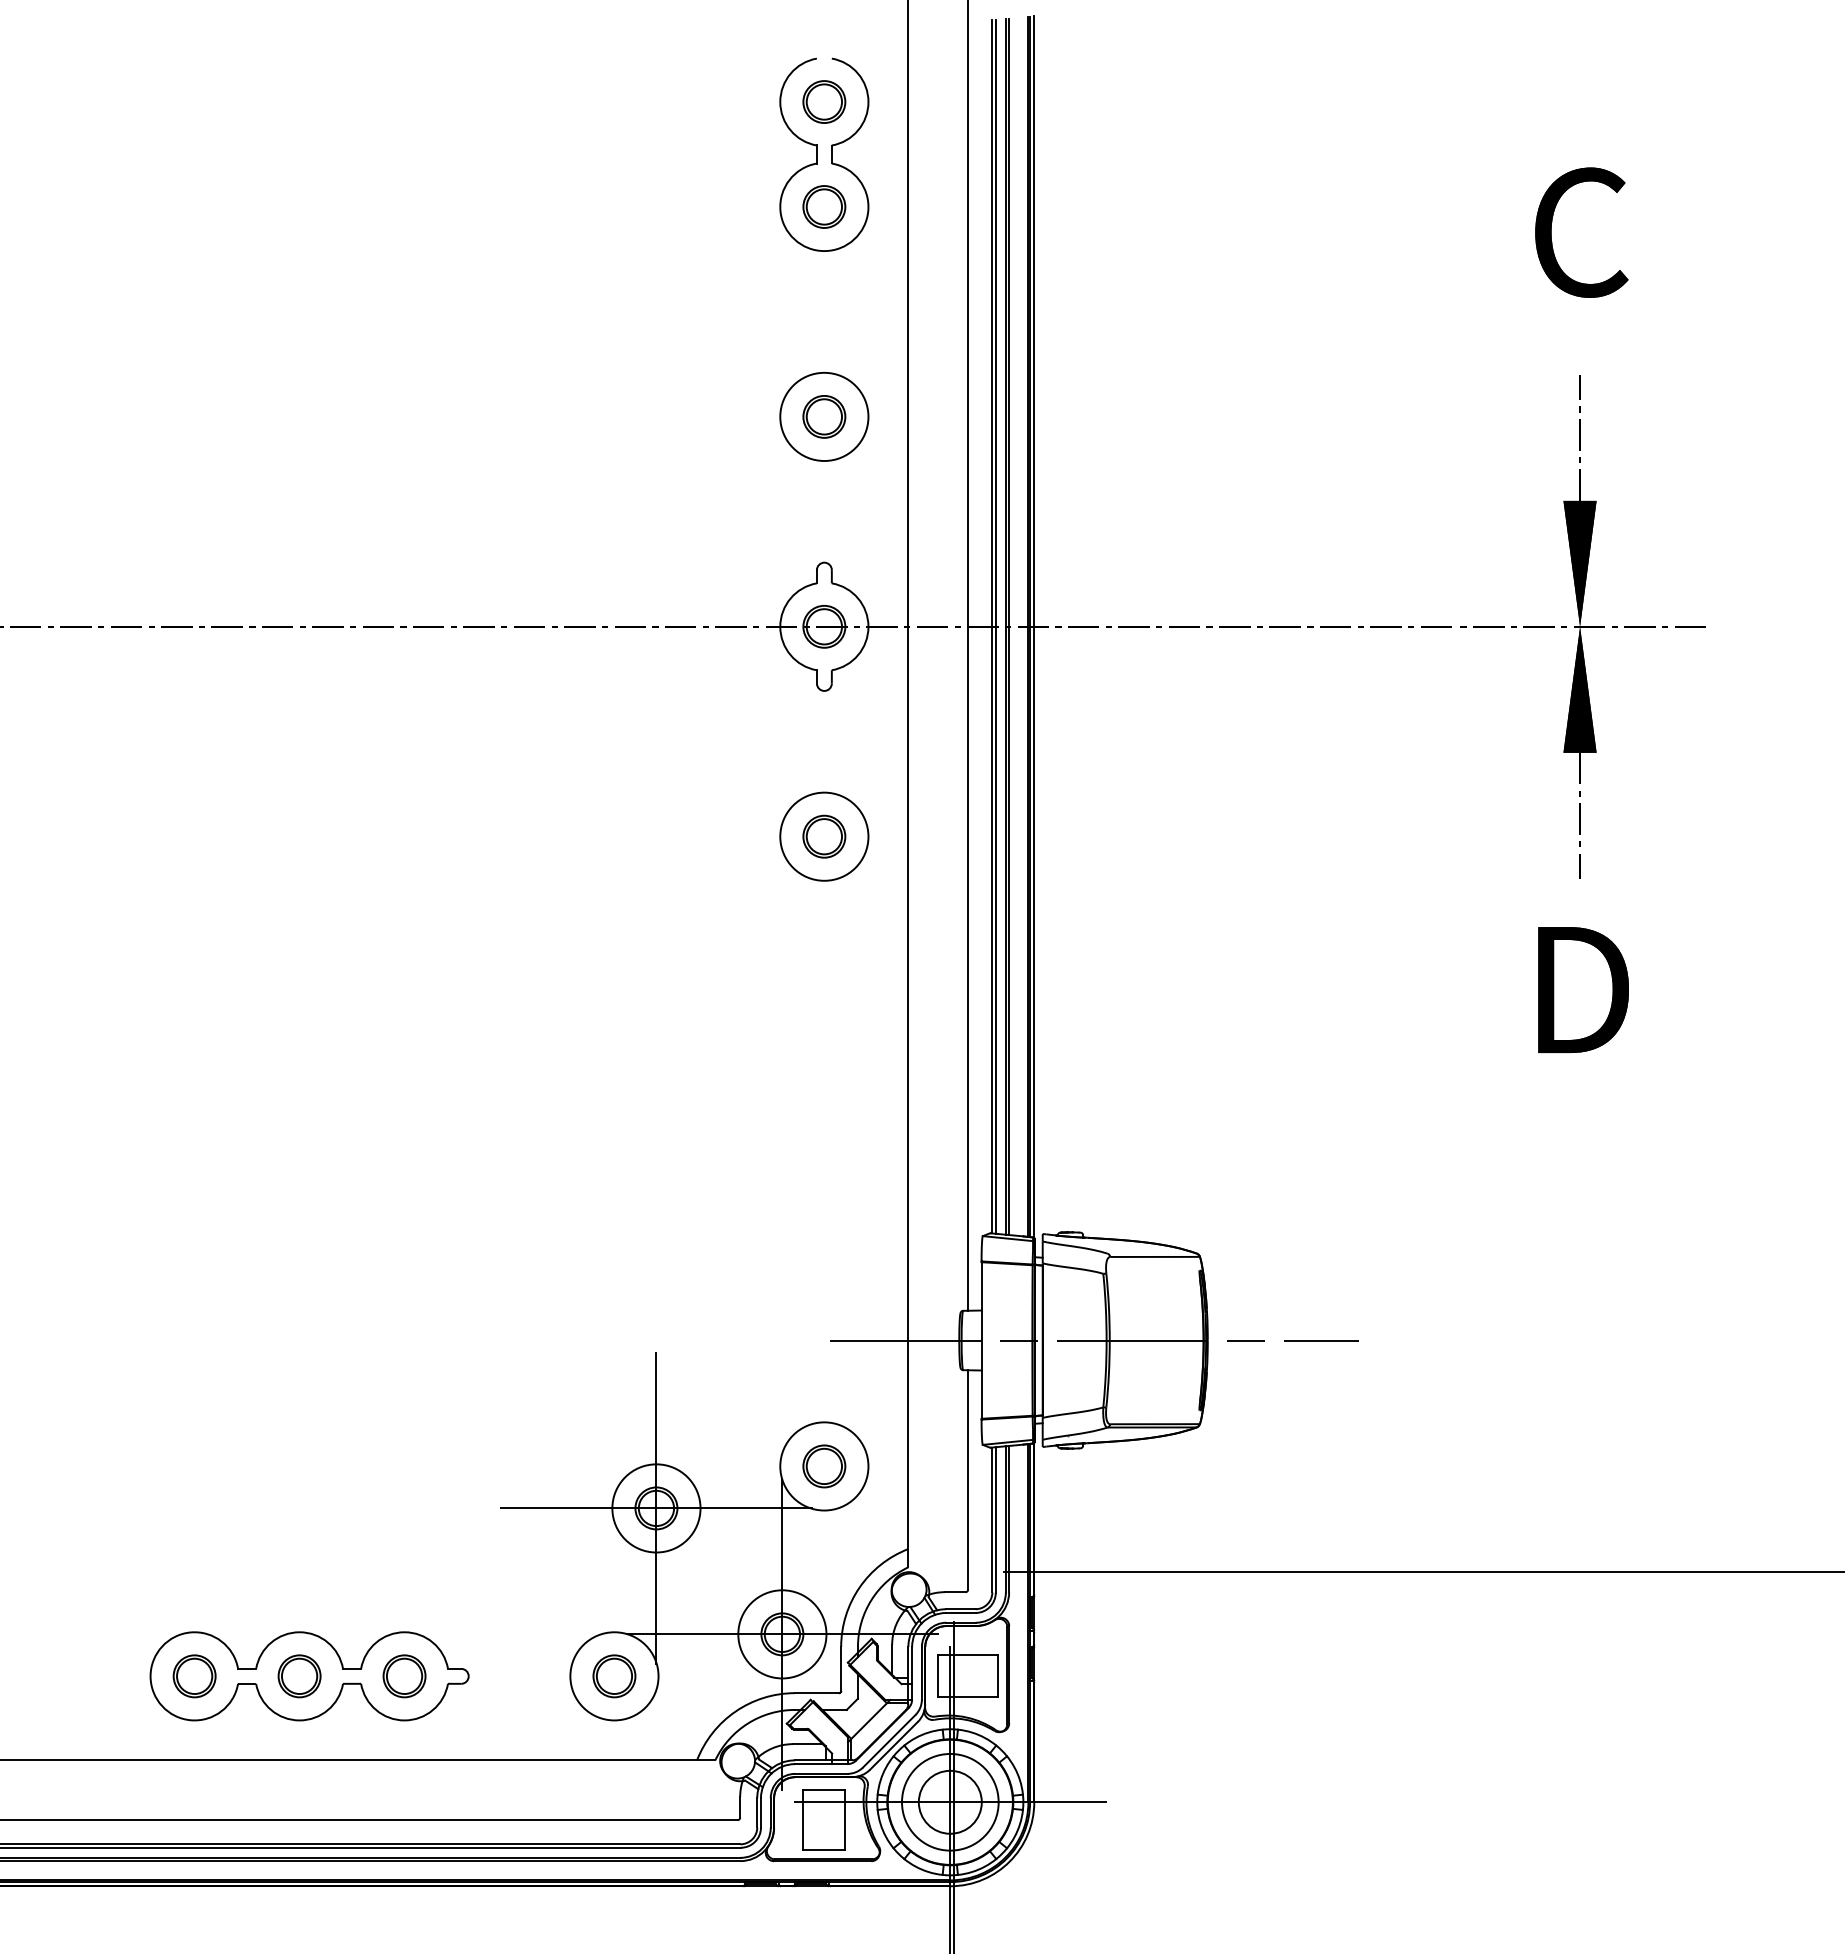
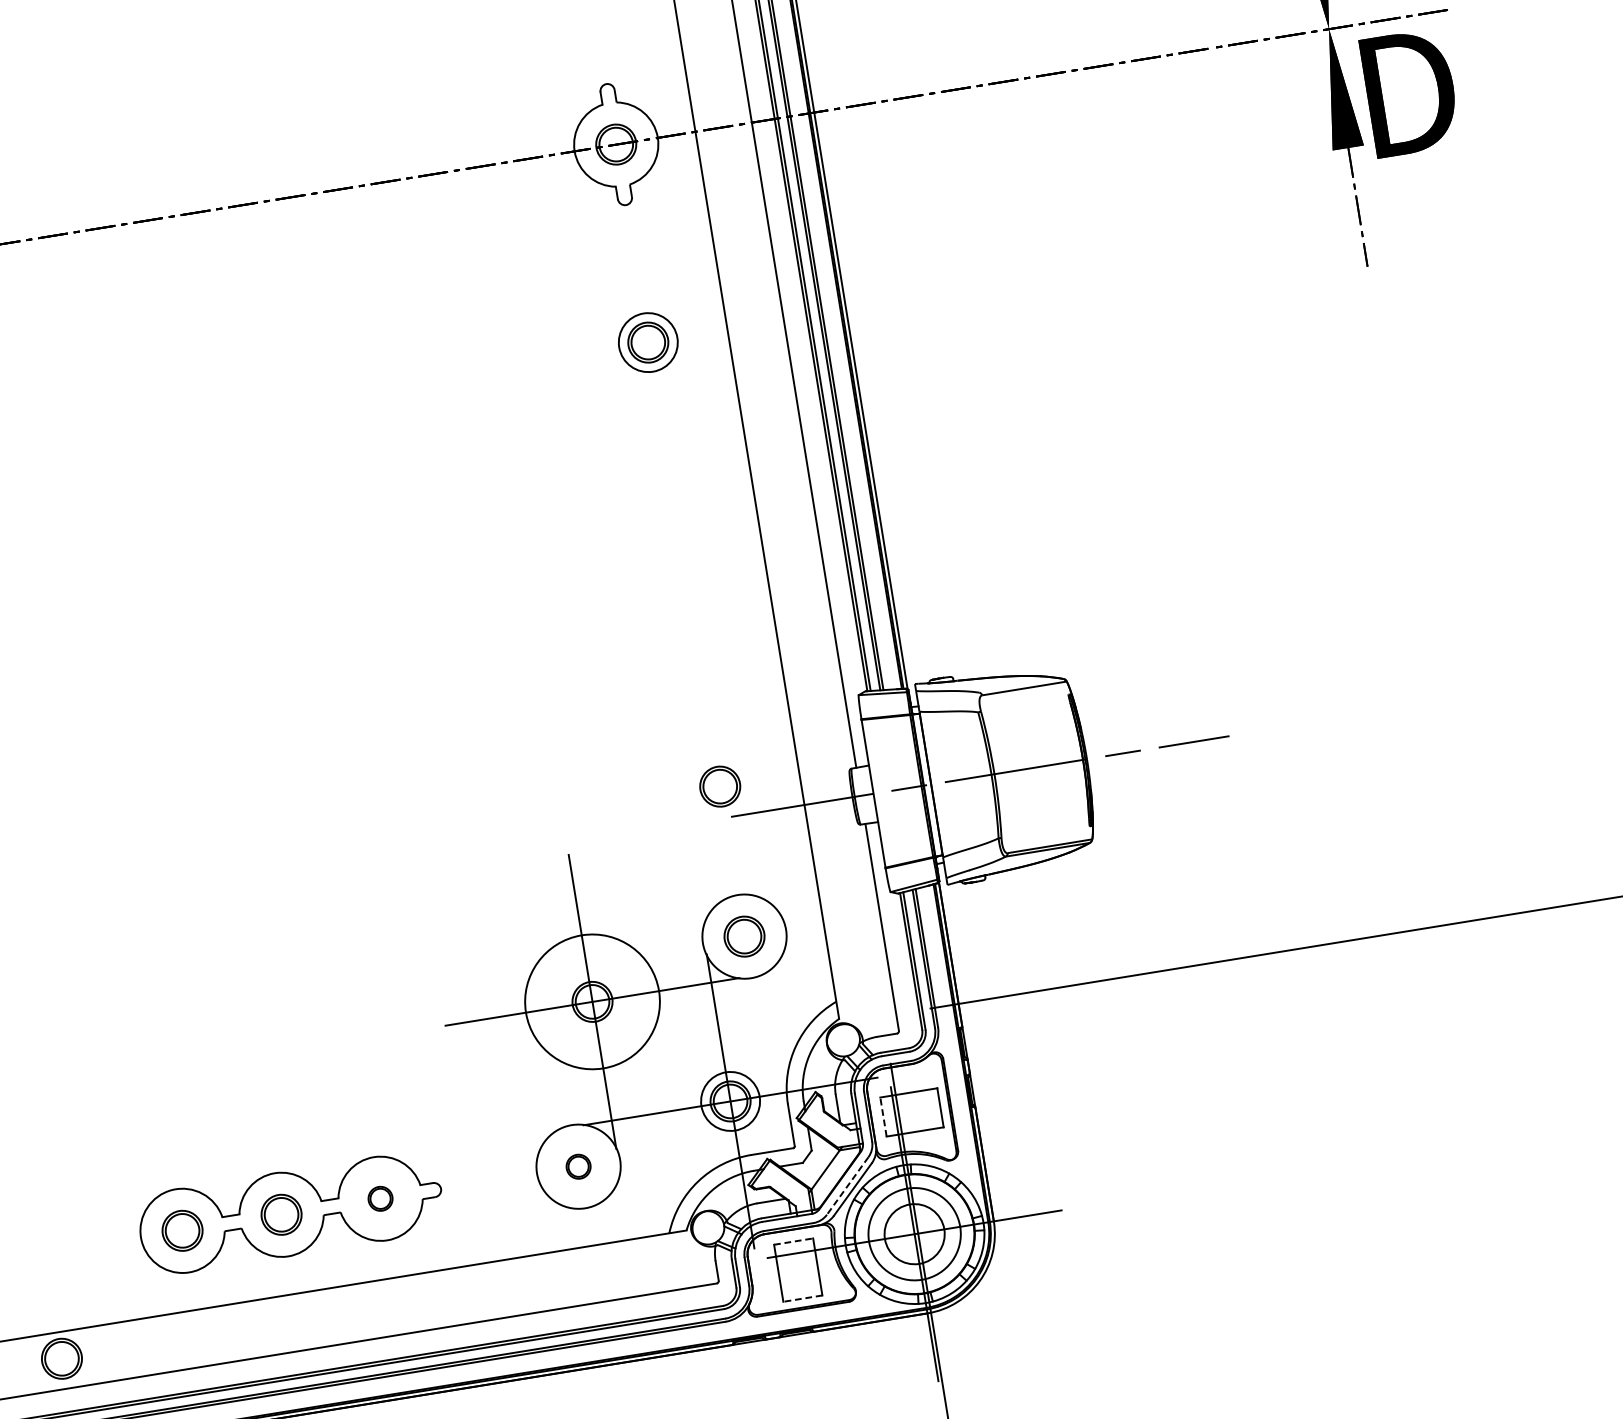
circle: (824, 836) -> (648, 342), size x0.7
text: (1583, 989) -> (1410, 92), moved
part: (824, 1307) -> (720, 786), added
circle: (656, 1508) -> (592, 1001), size x1.6
circle: (782, 1634) -> (730, 1101), size x0.7
part: (404, 1676) -> (380, 1198), size x0.6
part: (614, 1676) -> (578, 1166), size x0.6
line: (937, 1676) -> (883, 1117), solid -> dashed
line: (888, 1741) -> (847, 1186), solid -> dashed
part: (48, 1788) -> (61, 1358), added
line: (824, 1789) -> (794, 1241), solid -> dashed
line: (824, 1850) -> (803, 1298), solid -> dashed

